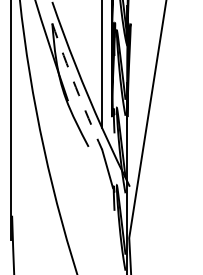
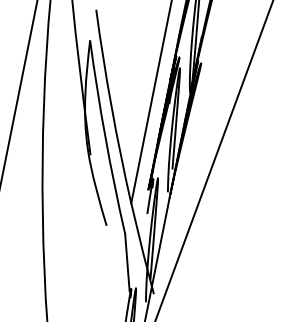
arc: (75, 87) -> (104, 137), dashed -> solid

